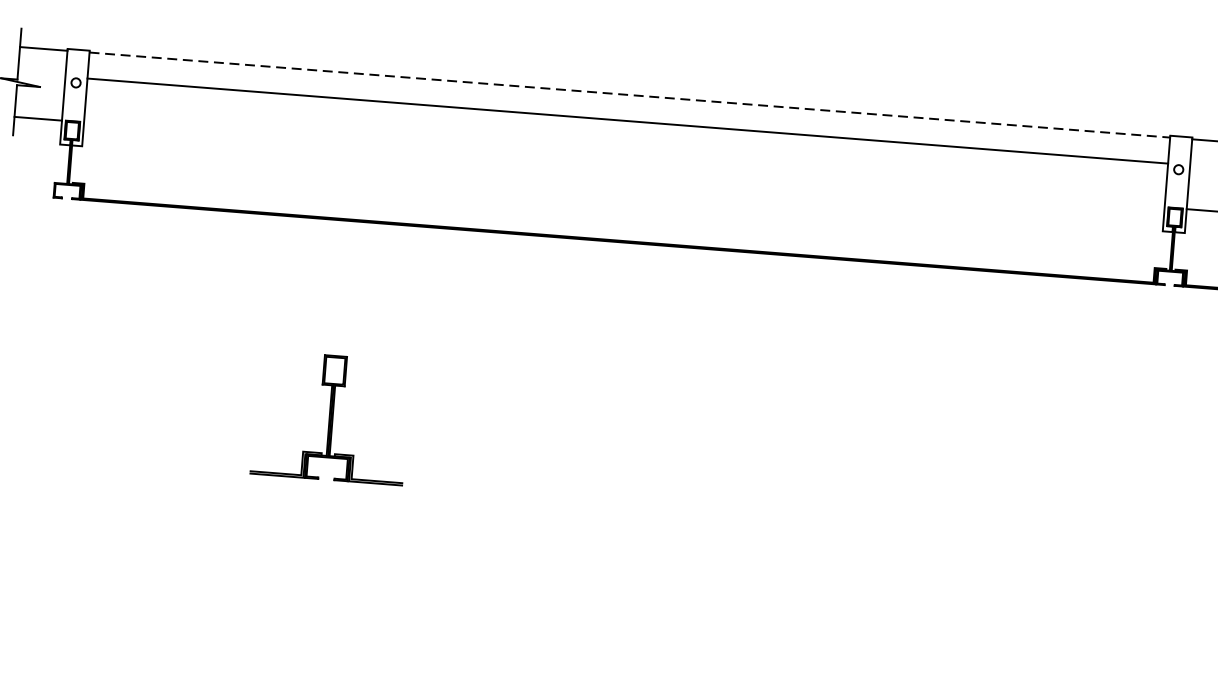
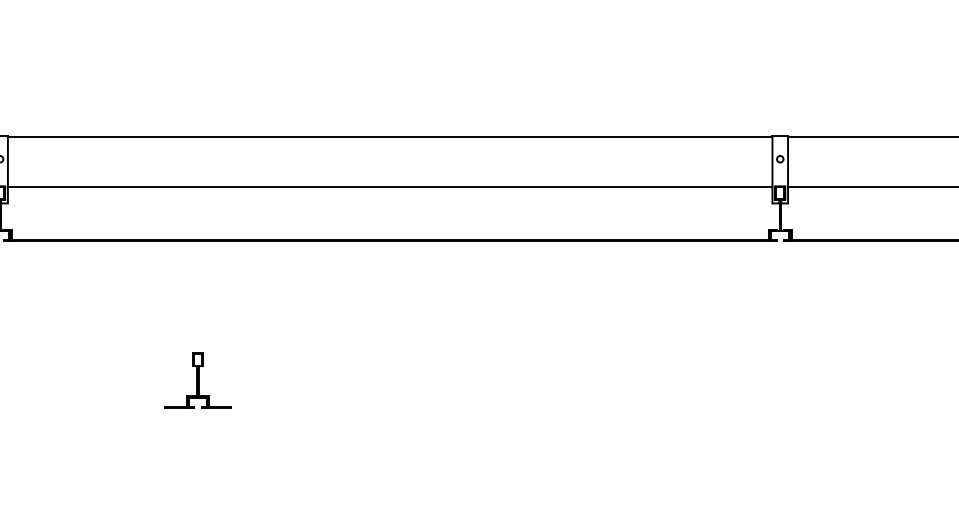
line: (630, 95) -> (390, 137), dashed -> solid
line: (626, 120) -> (389, 186), moved
part: (330, 417) -> (197, 380), size x0.62

